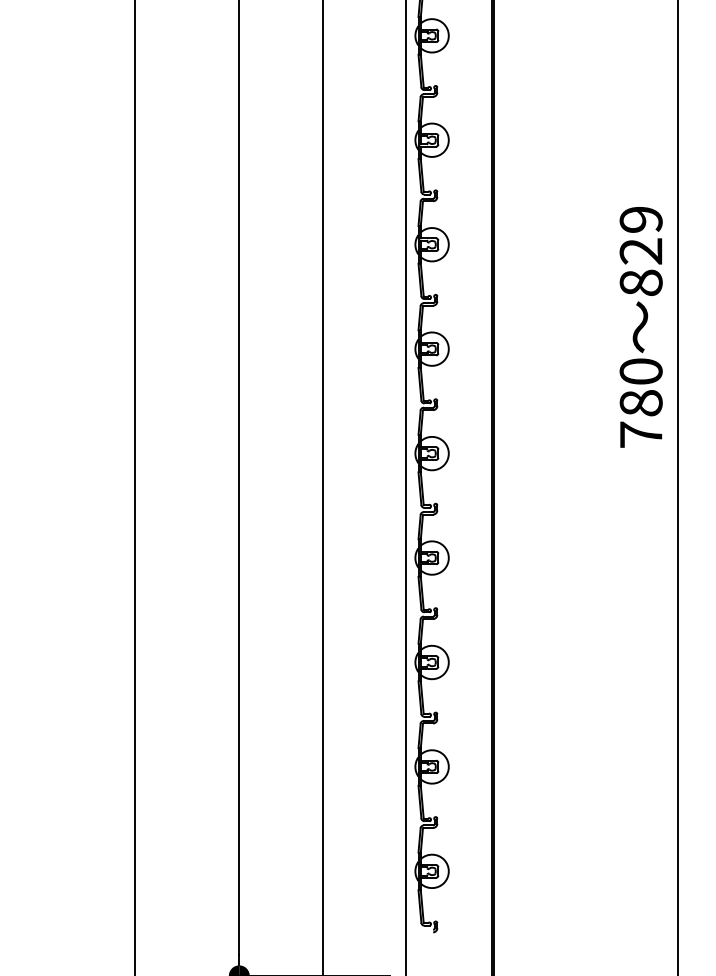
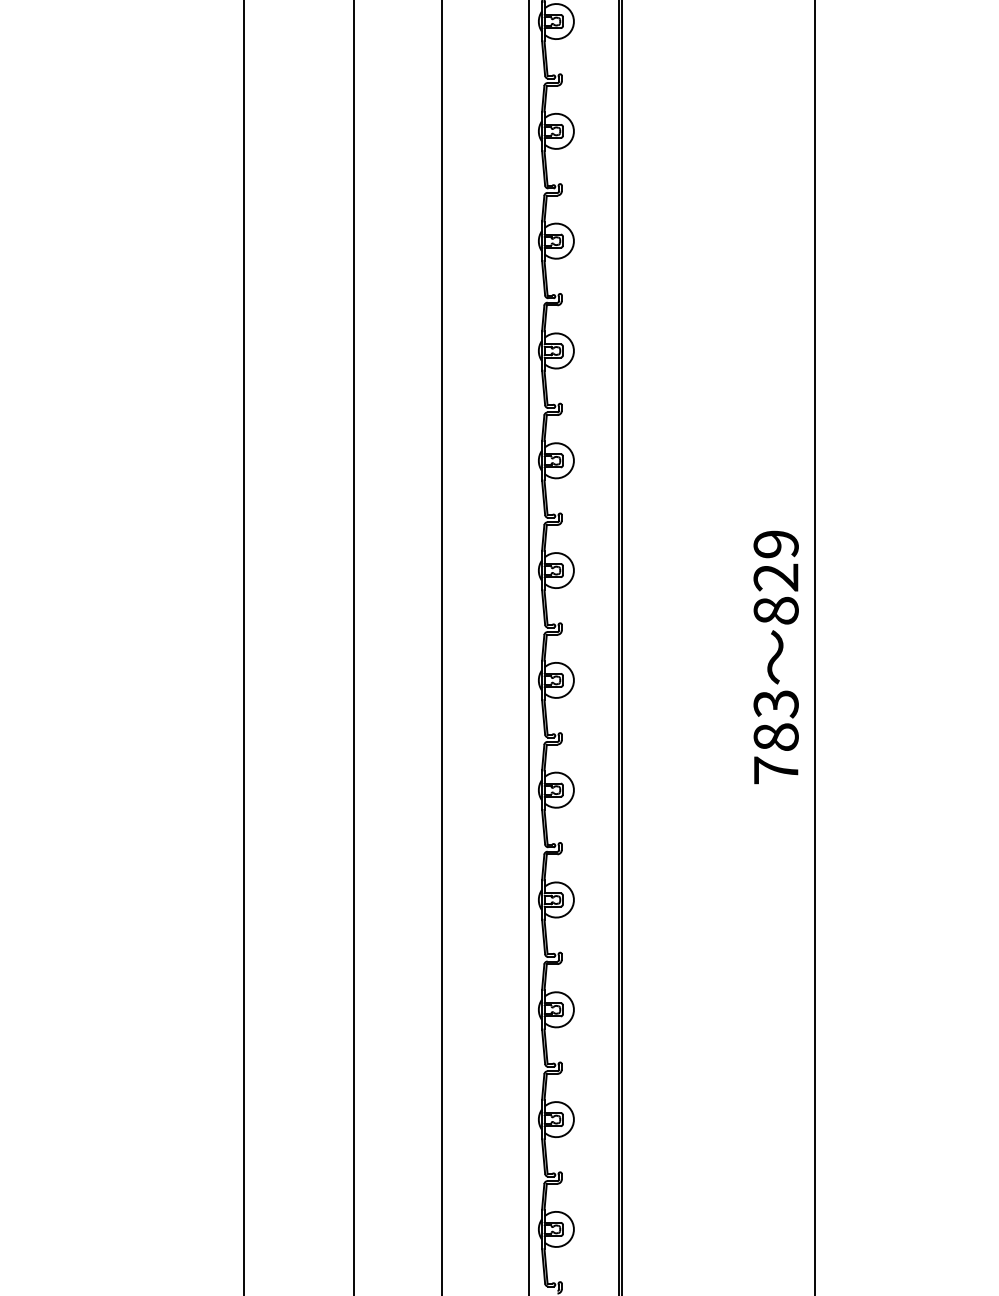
text: (640, 372) -> (775, 704), 780 -> 783

